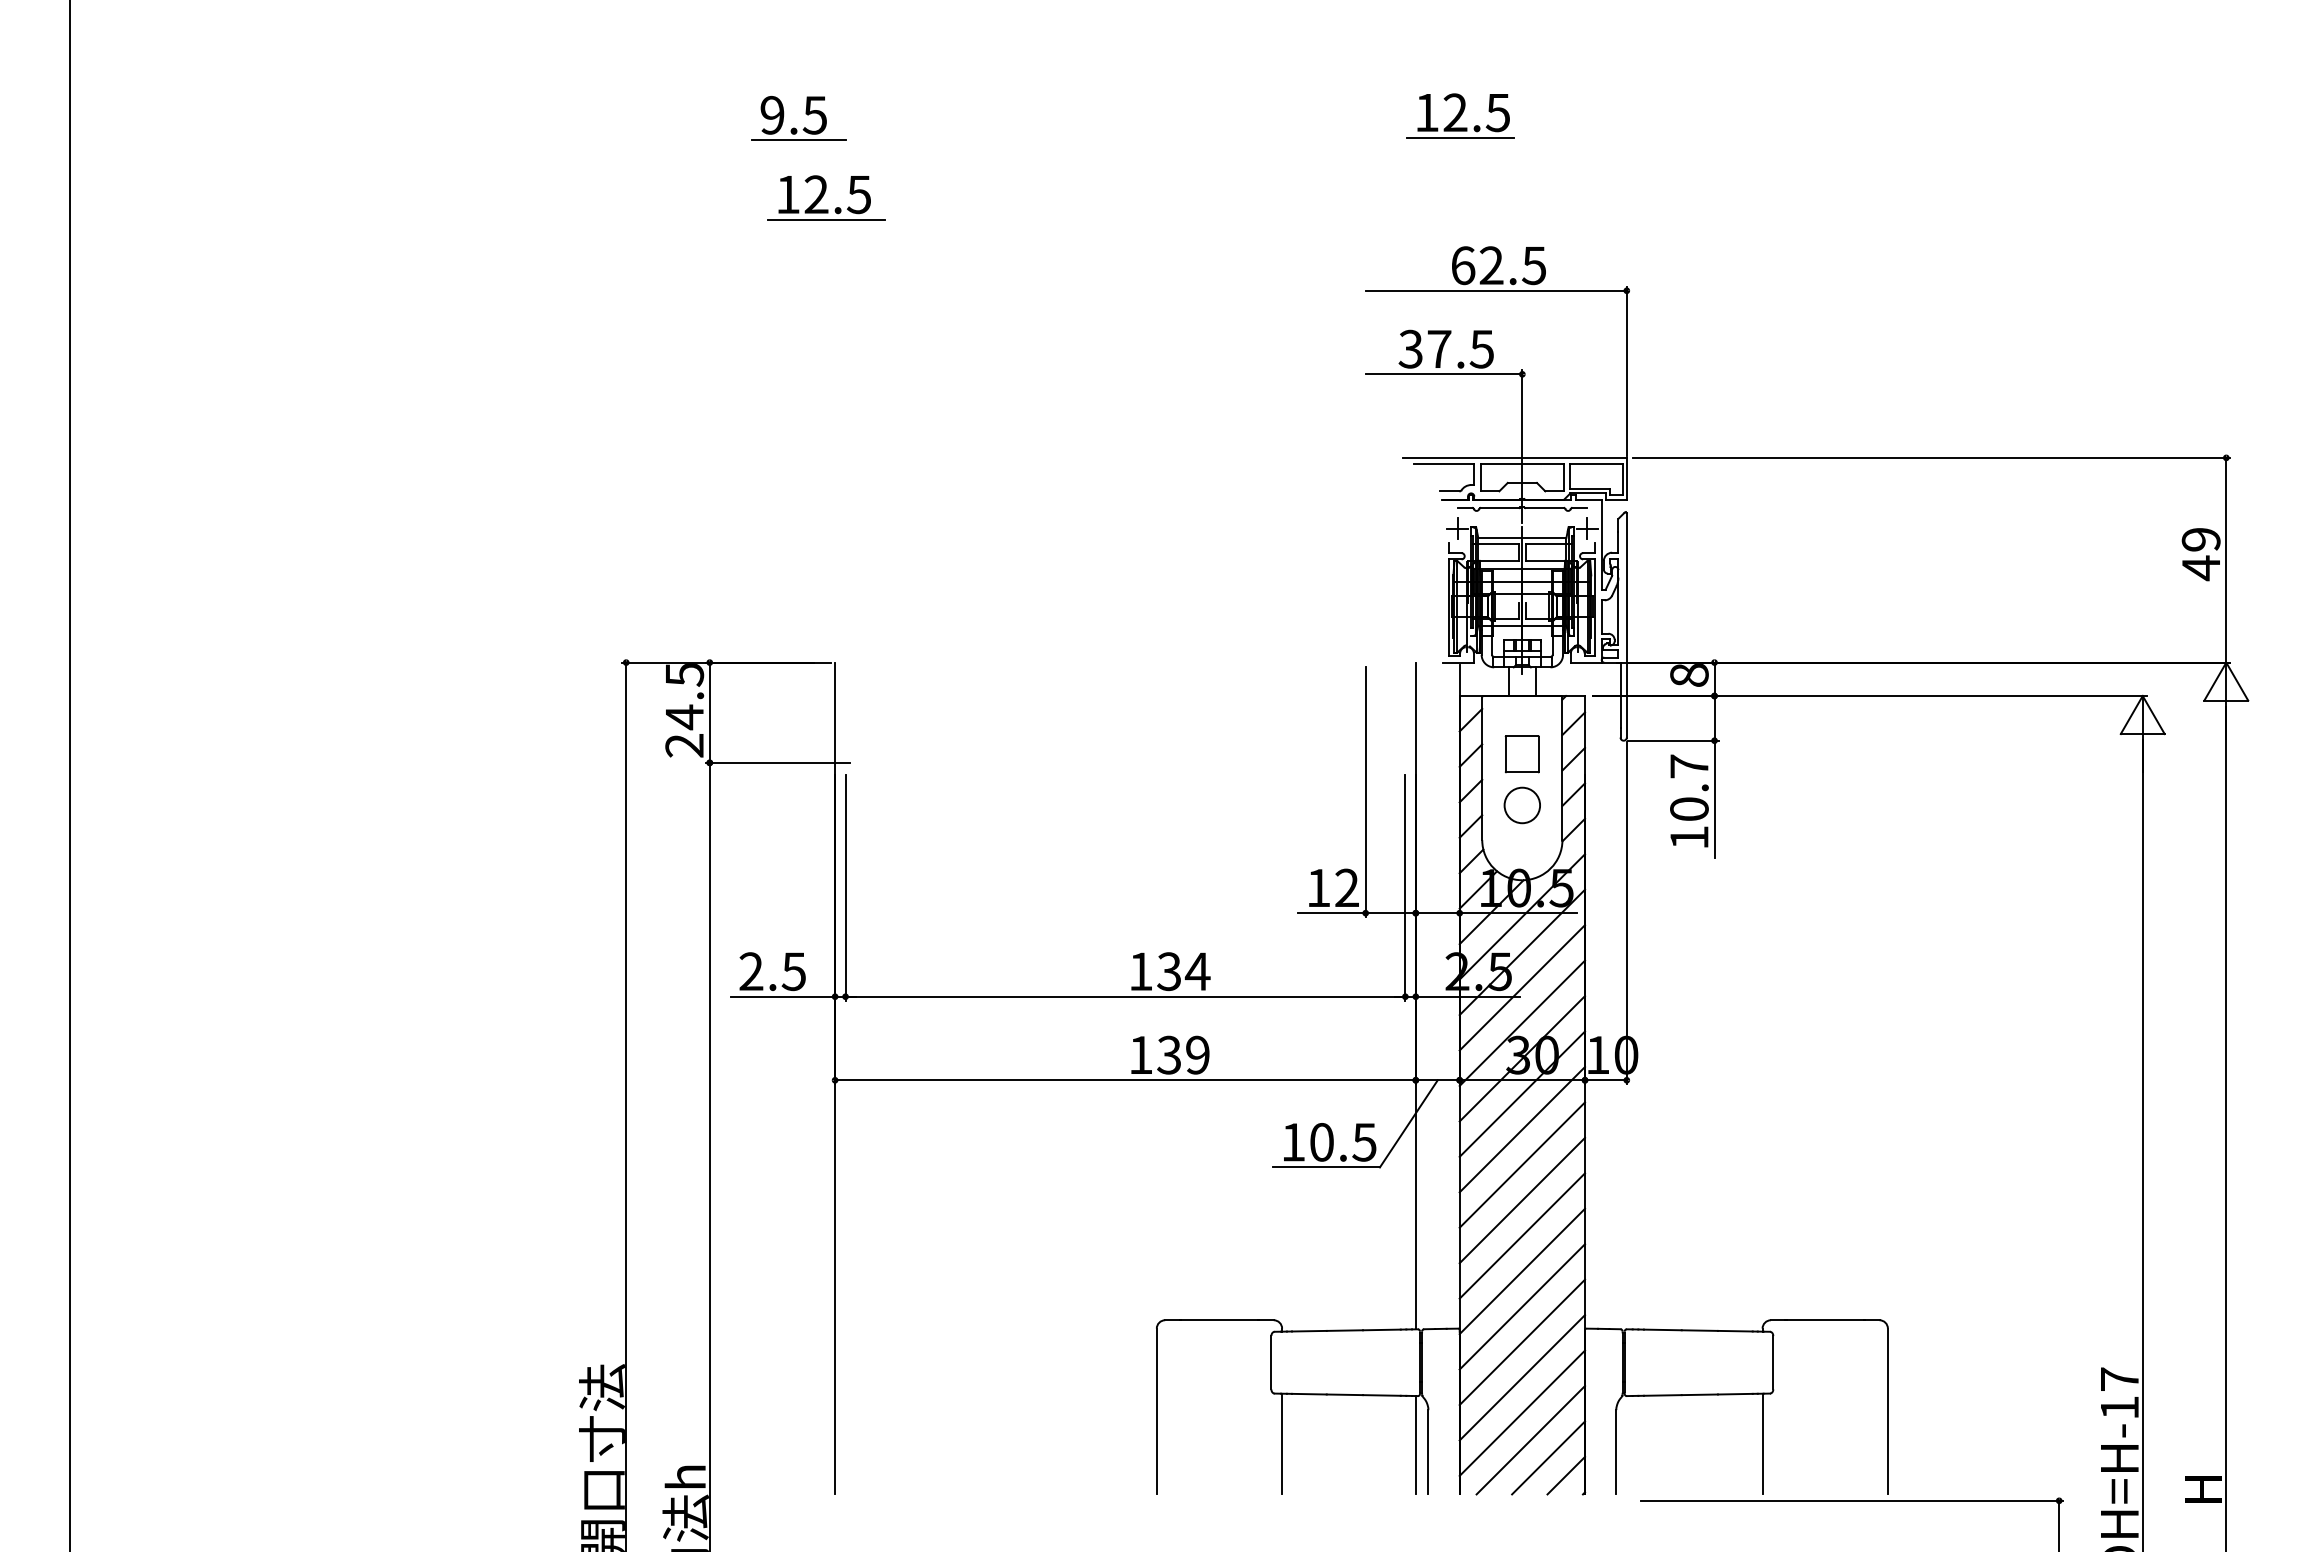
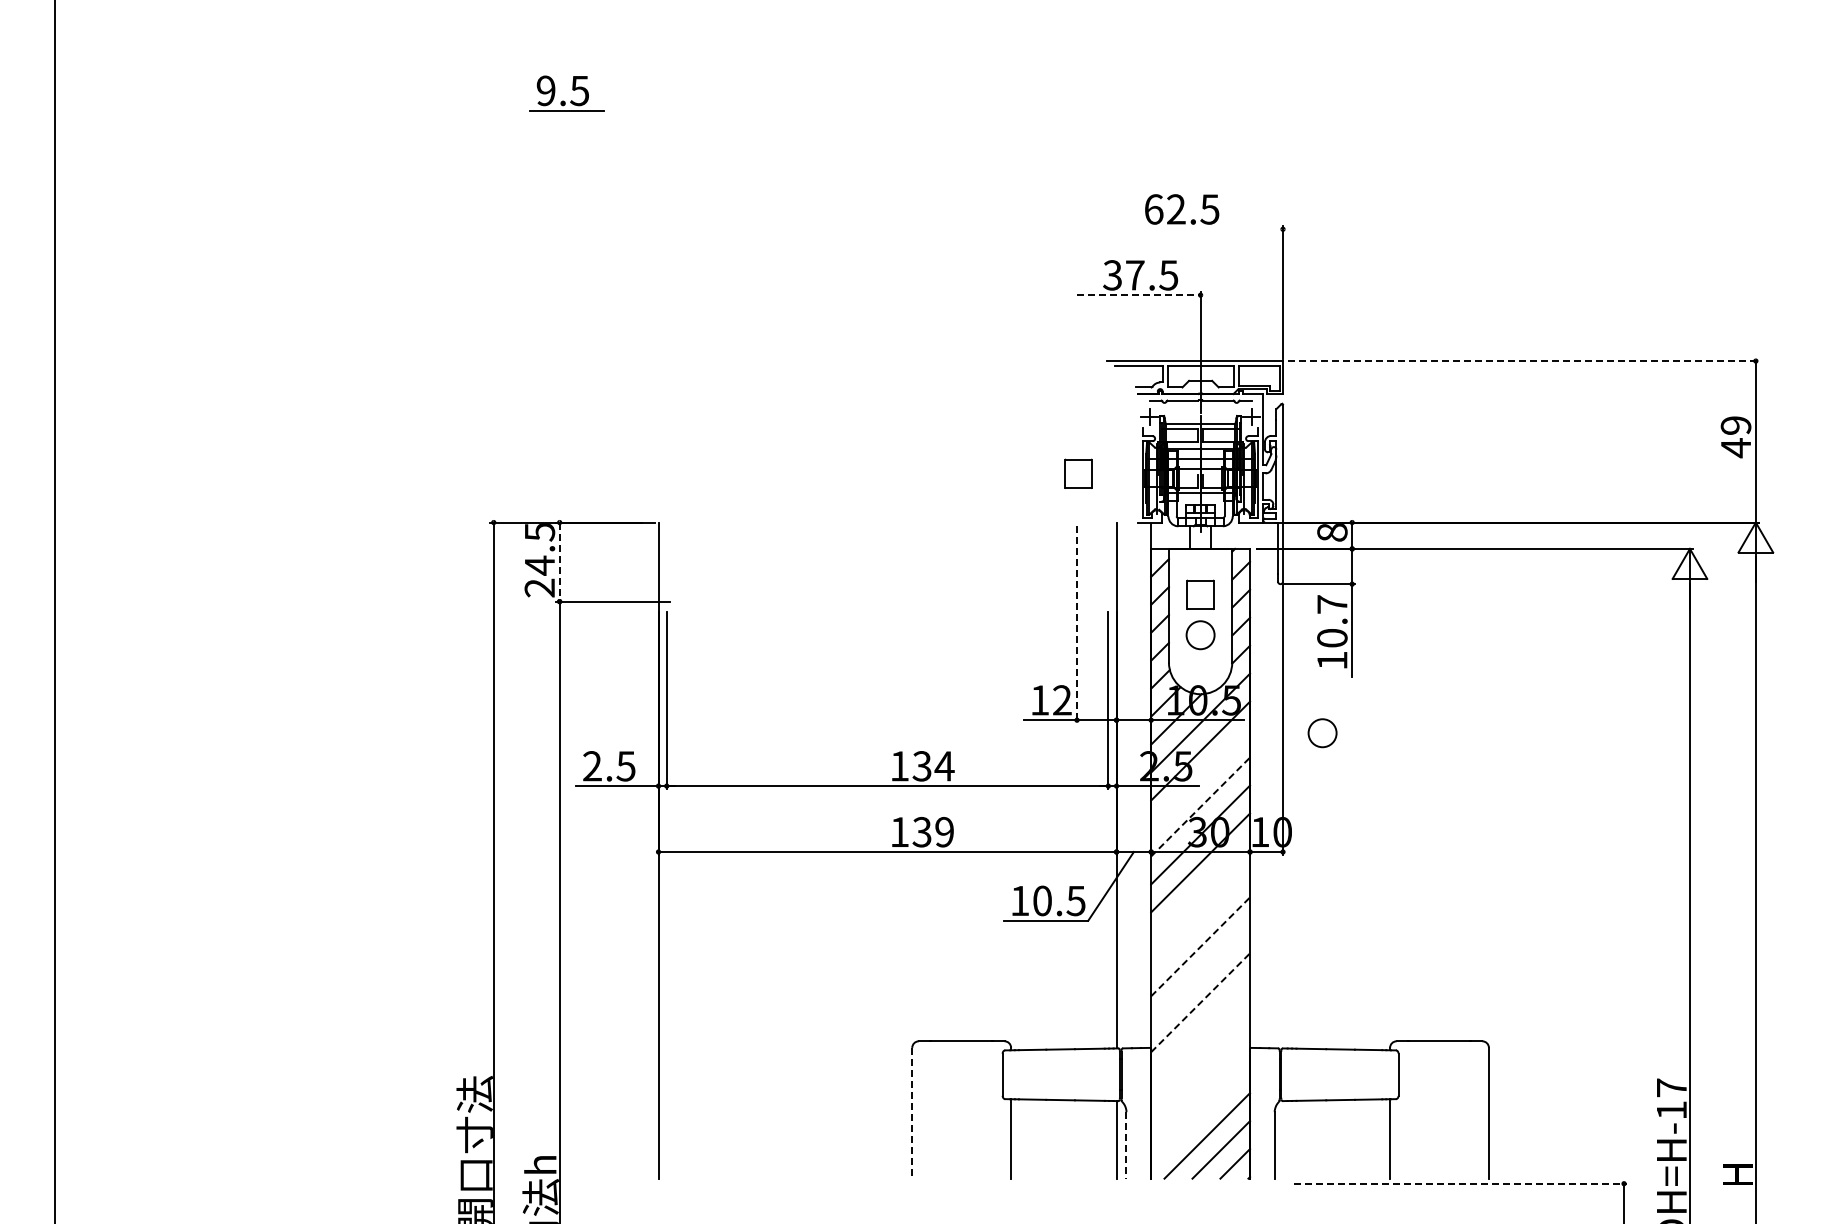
part: (805, 113) -> (572, 89), moved
part: (1460, 116) -> (1151, 91), removed
part: (826, 197) -> (651, 155), removed
line: (1495, 291) -> (1179, 229), removed
line: (1443, 374) -> (1138, 295), solid -> dashed
line: (1931, 458) -> (1523, 361), solid -> dashed
part: (1367, 600) -> (1078, 473), added
line: (709, 713) -> (559, 562), solid -> dashed
line: (1366, 791) -> (1077, 624), solid -> dashed
circle: (1676, 930) -> (1322, 733), added
line: (1522, 987) -> (1200, 778), removed
line: (1522, 1023) -> (1200, 807), solid -> dashed
line: (1522, 1129) -> (1200, 890), removed
line: (1522, 1164) -> (1200, 918), removed
line: (1522, 1200) -> (1200, 946), solid -> dashed
line: (1522, 1235) -> (1200, 974), removed
line: (1522, 1271) -> (1200, 1002), solid -> dashed
line: (1522, 1306) -> (1200, 1030), removed
line: (1522, 1342) -> (1200, 1058), removed
line: (1522, 1377) -> (1200, 1086), removed
line: (1157, 1411) -> (912, 1113), solid -> dashed
line: (1522, 1413) -> (1200, 1114), removed
line: (1428, 1452) -> (1126, 1145), solid -> dashed
line: (1853, 1500) -> (1461, 1183), solid -> dashed

